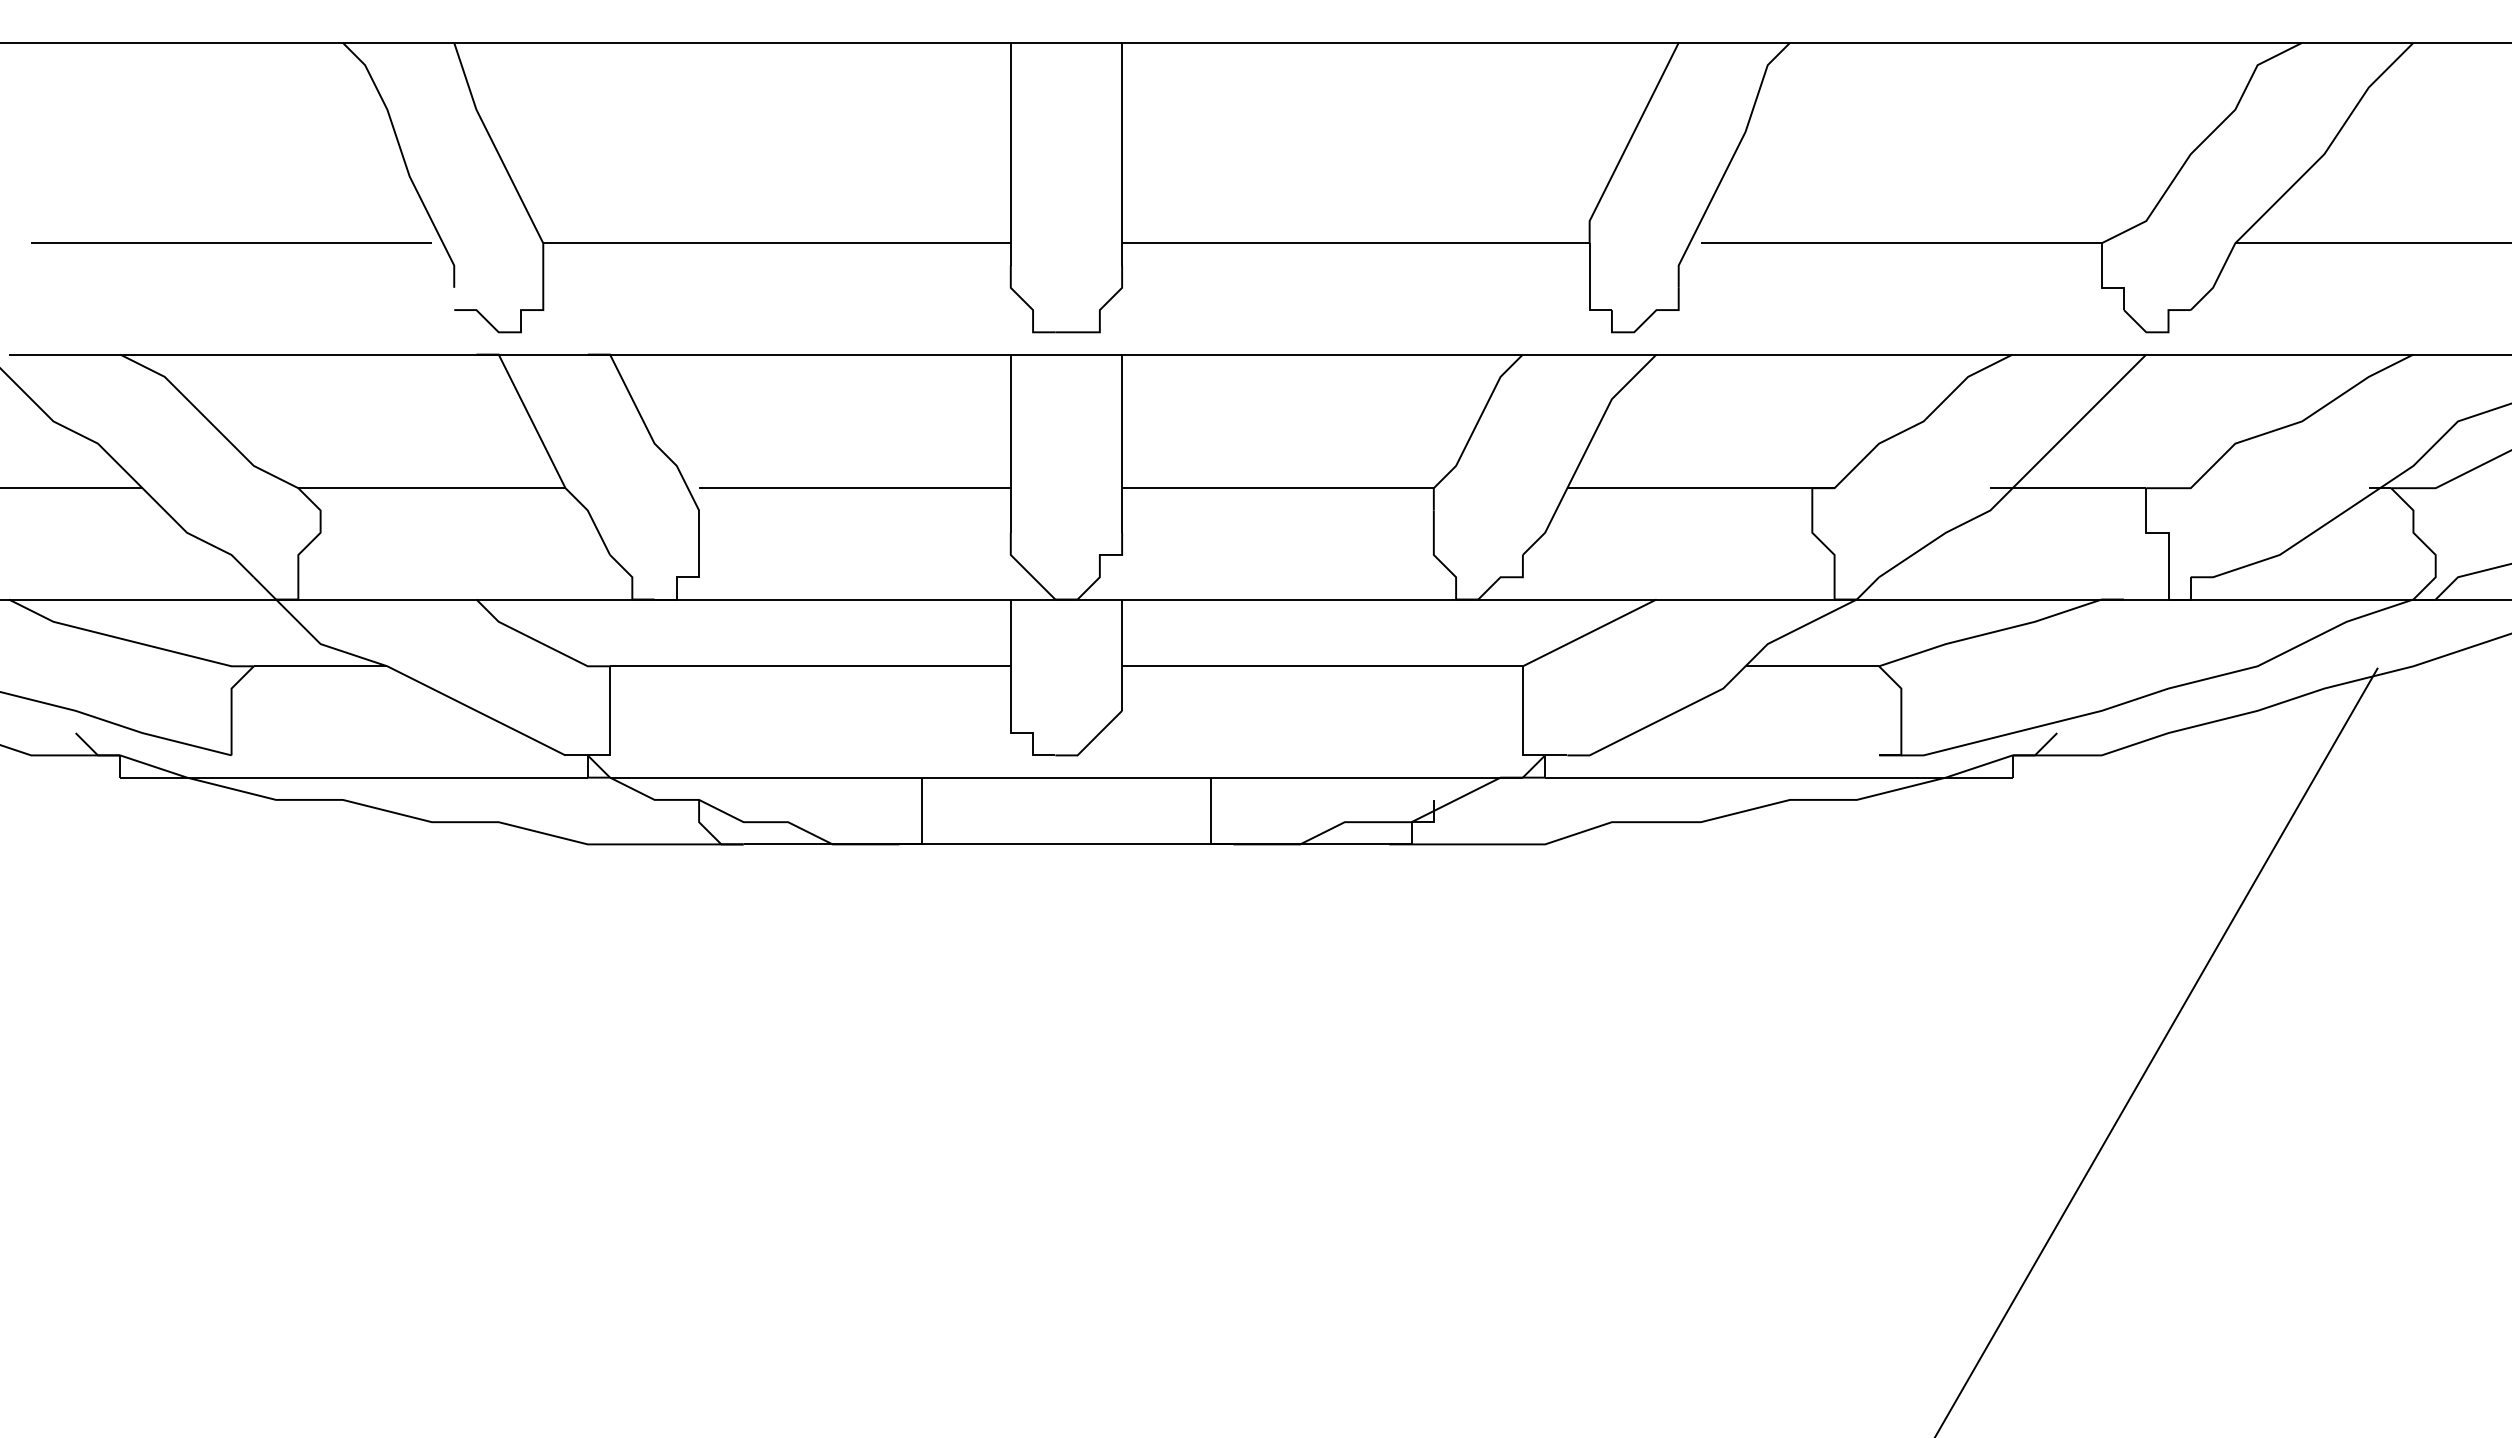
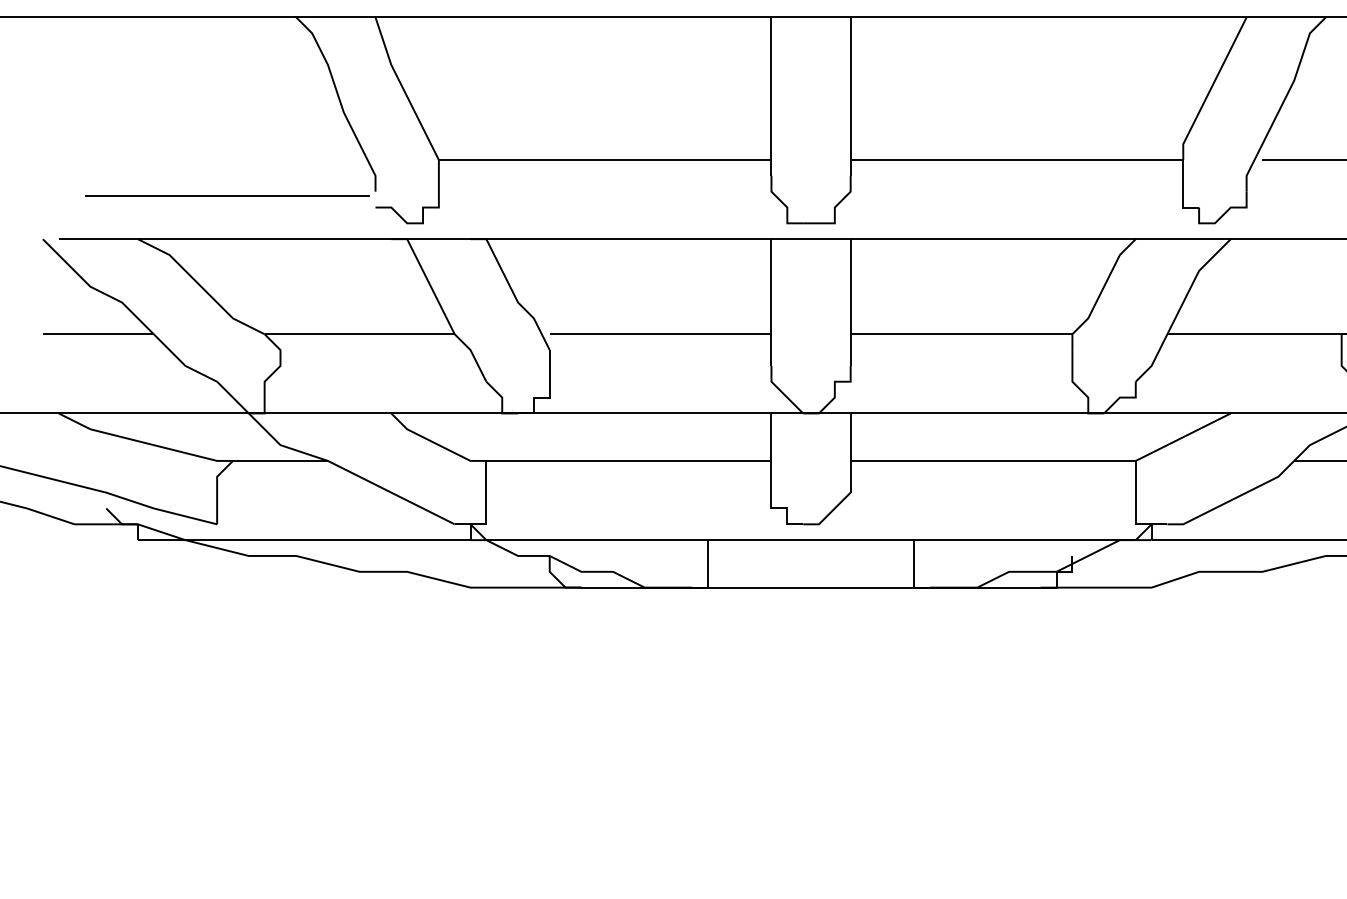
line: (231, 242) -> (227, 195), moved

